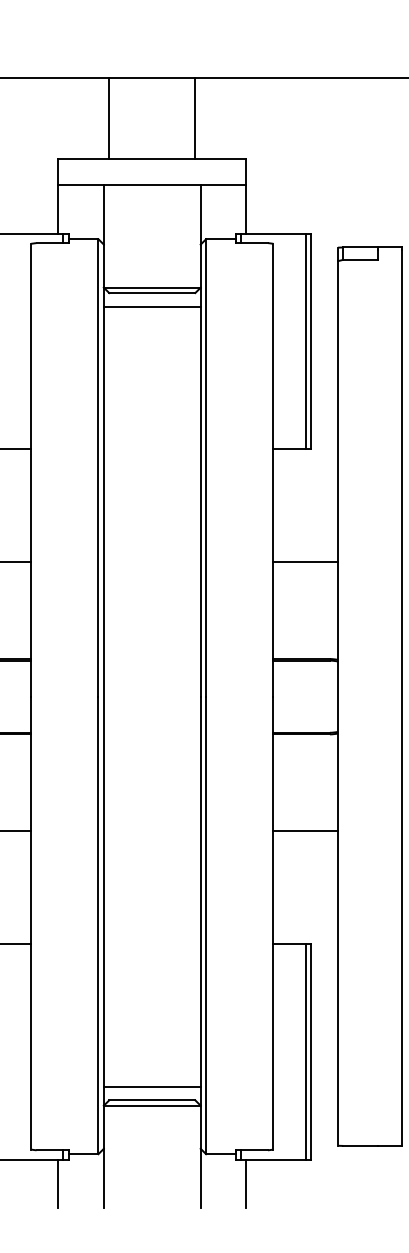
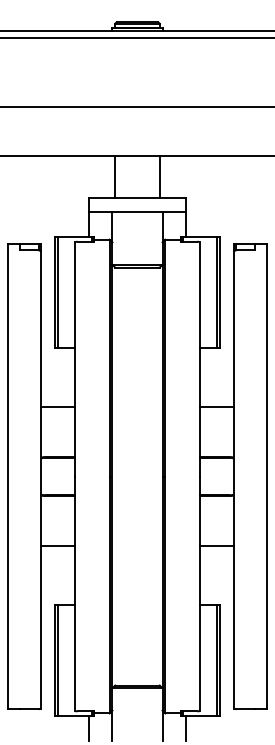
line: (152, 306) -> (137, 274), removed
line: (152, 1086) -> (137, 678), removed

